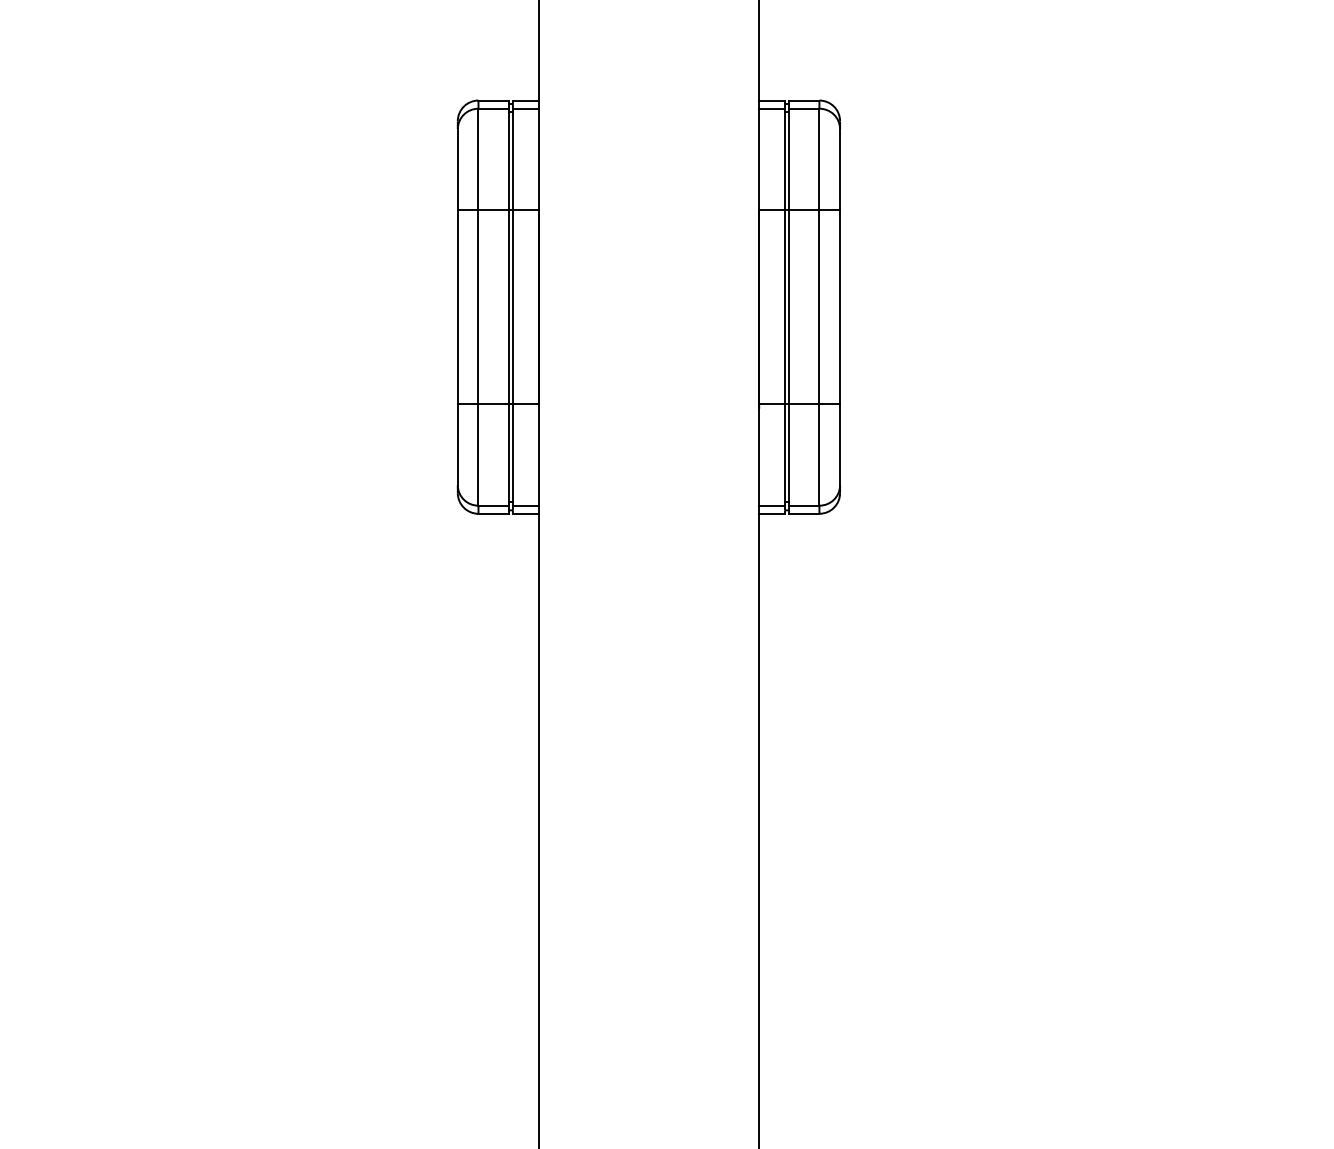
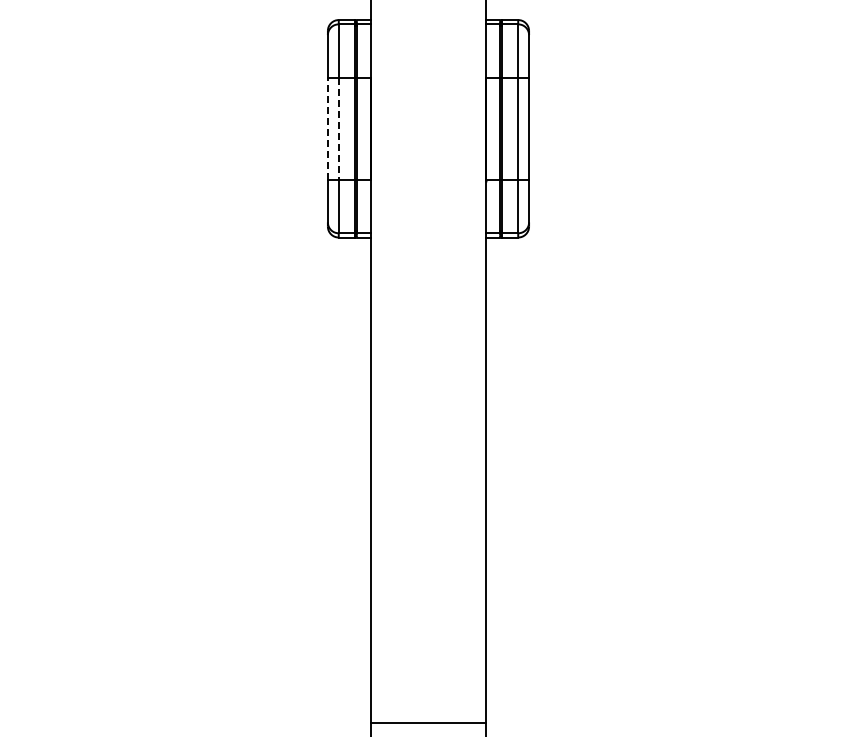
line: (457, 306) -> (327, 128), solid -> dashed
line: (477, 308) -> (338, 129), solid -> dashed

